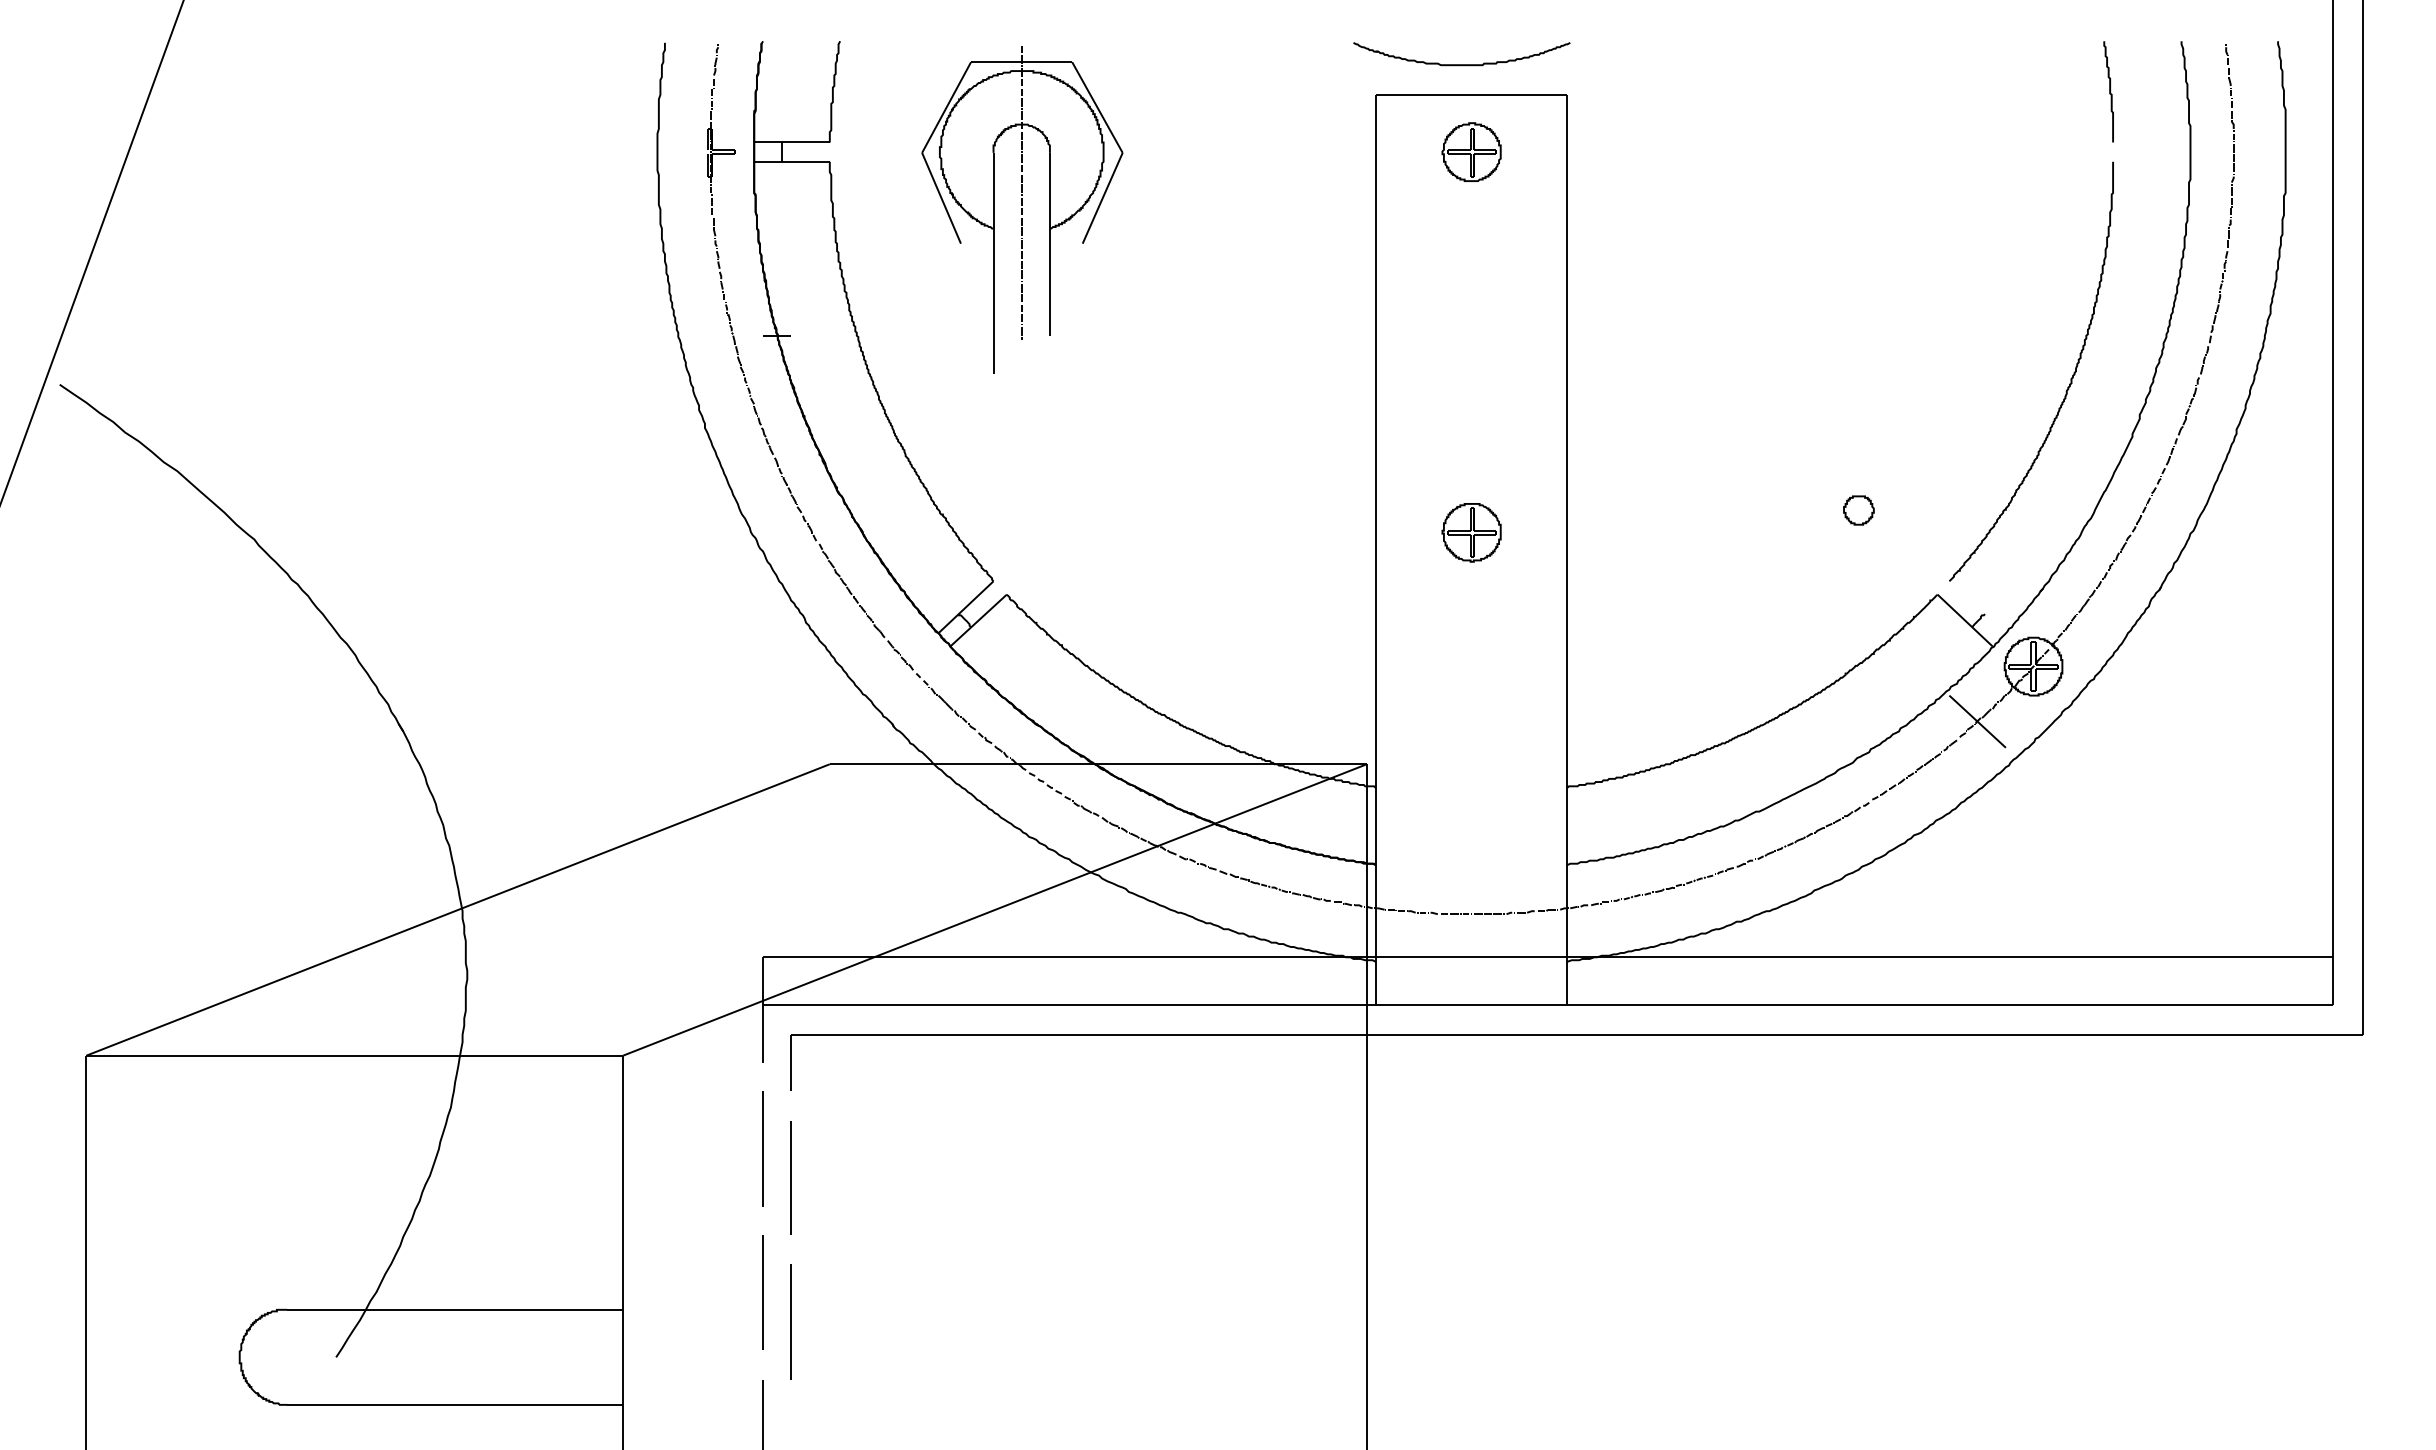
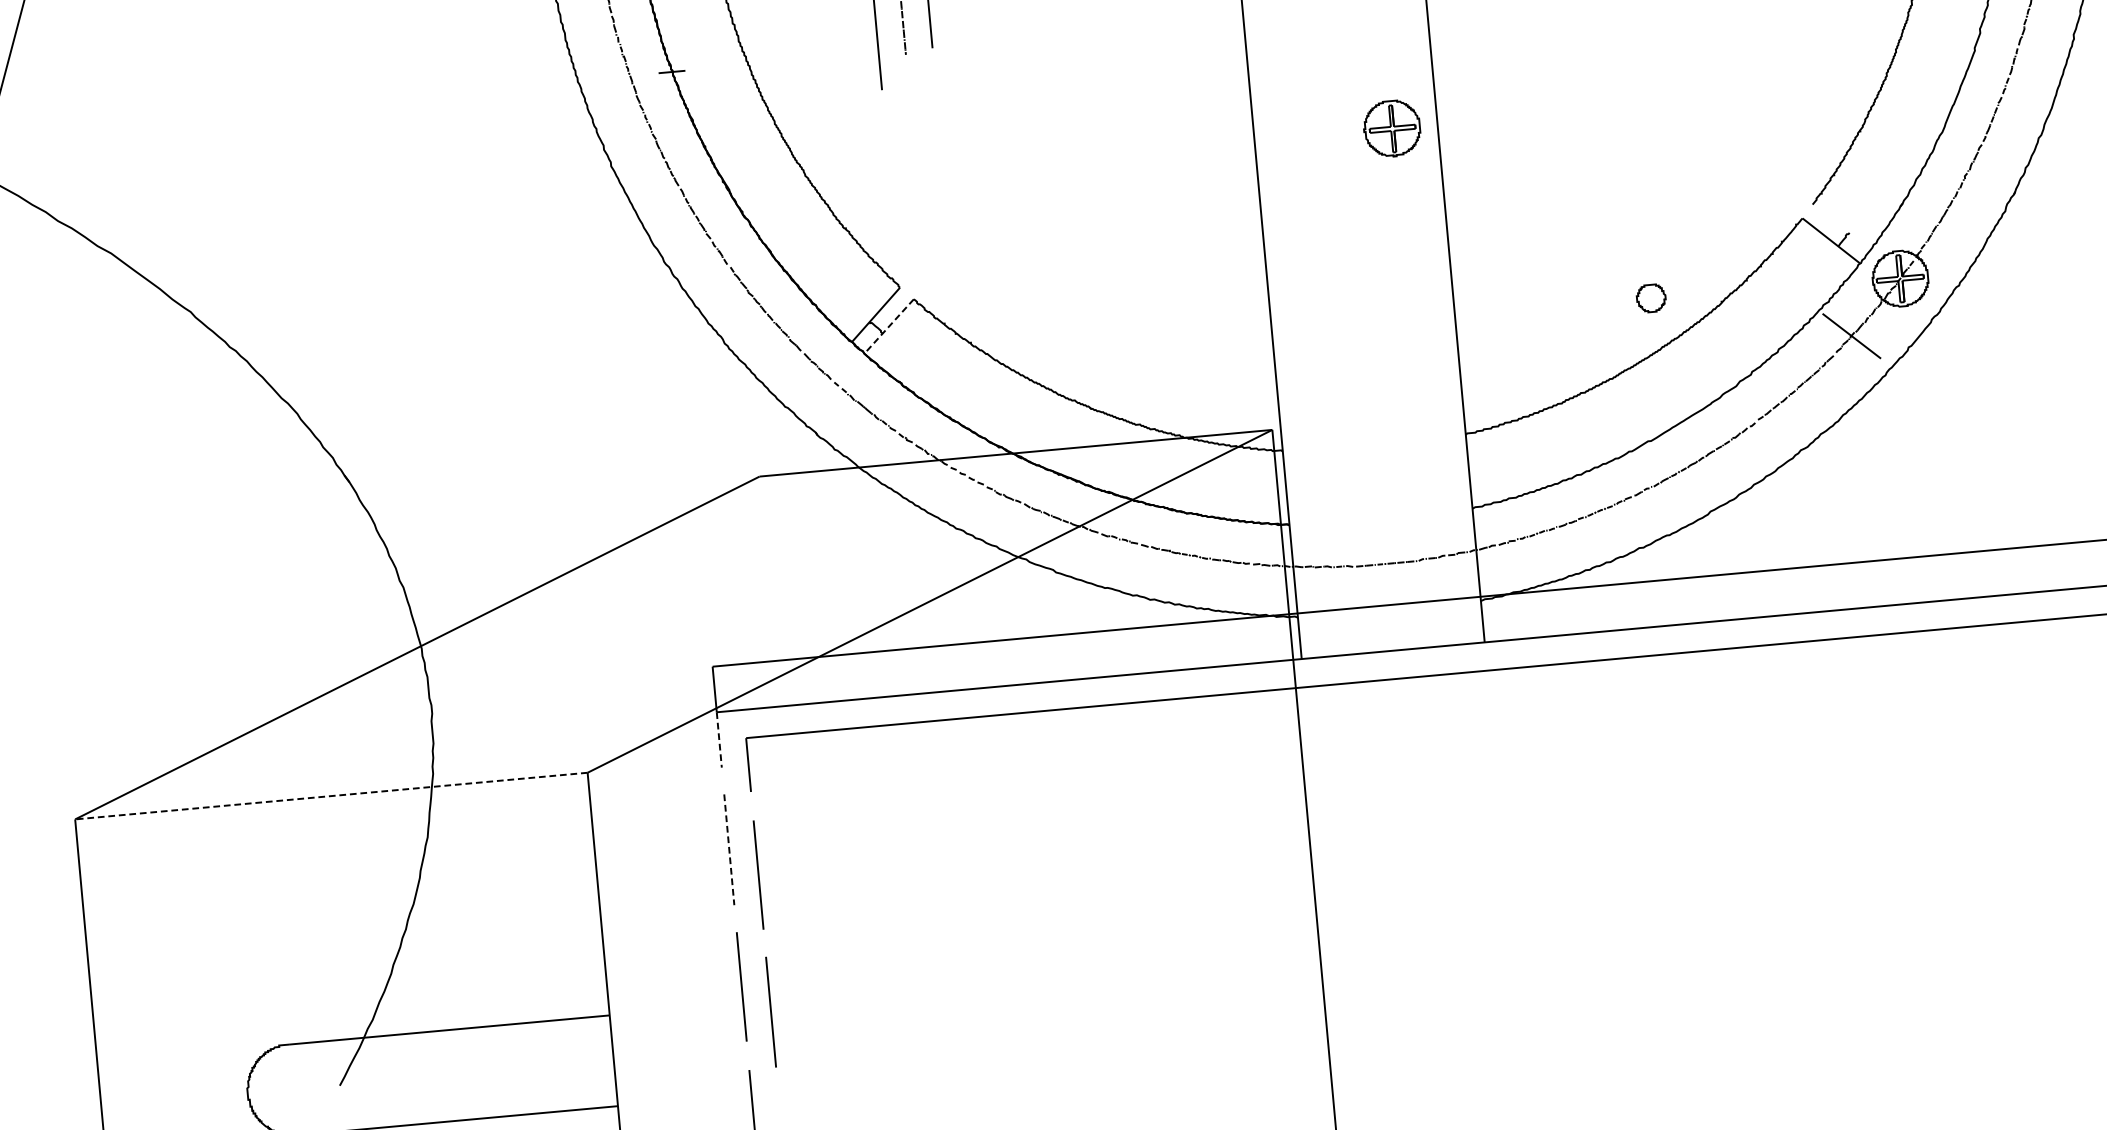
part: (1858, 510) -> (1650, 298), moved
part: (1471, 532) -> (1391, 128), moved
line: (978, 620) -> (889, 326), solid -> dashed
line: (763, 1034) -> (719, 740), solid -> dashed
line: (354, 1055) -> (331, 795), solid -> dashed
line: (763, 1149) -> (729, 850), solid -> dashed

